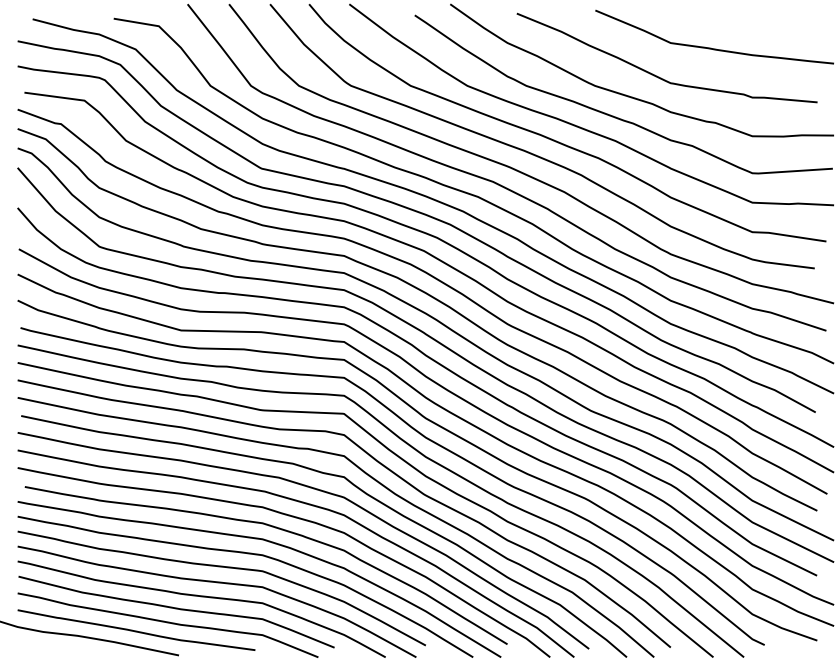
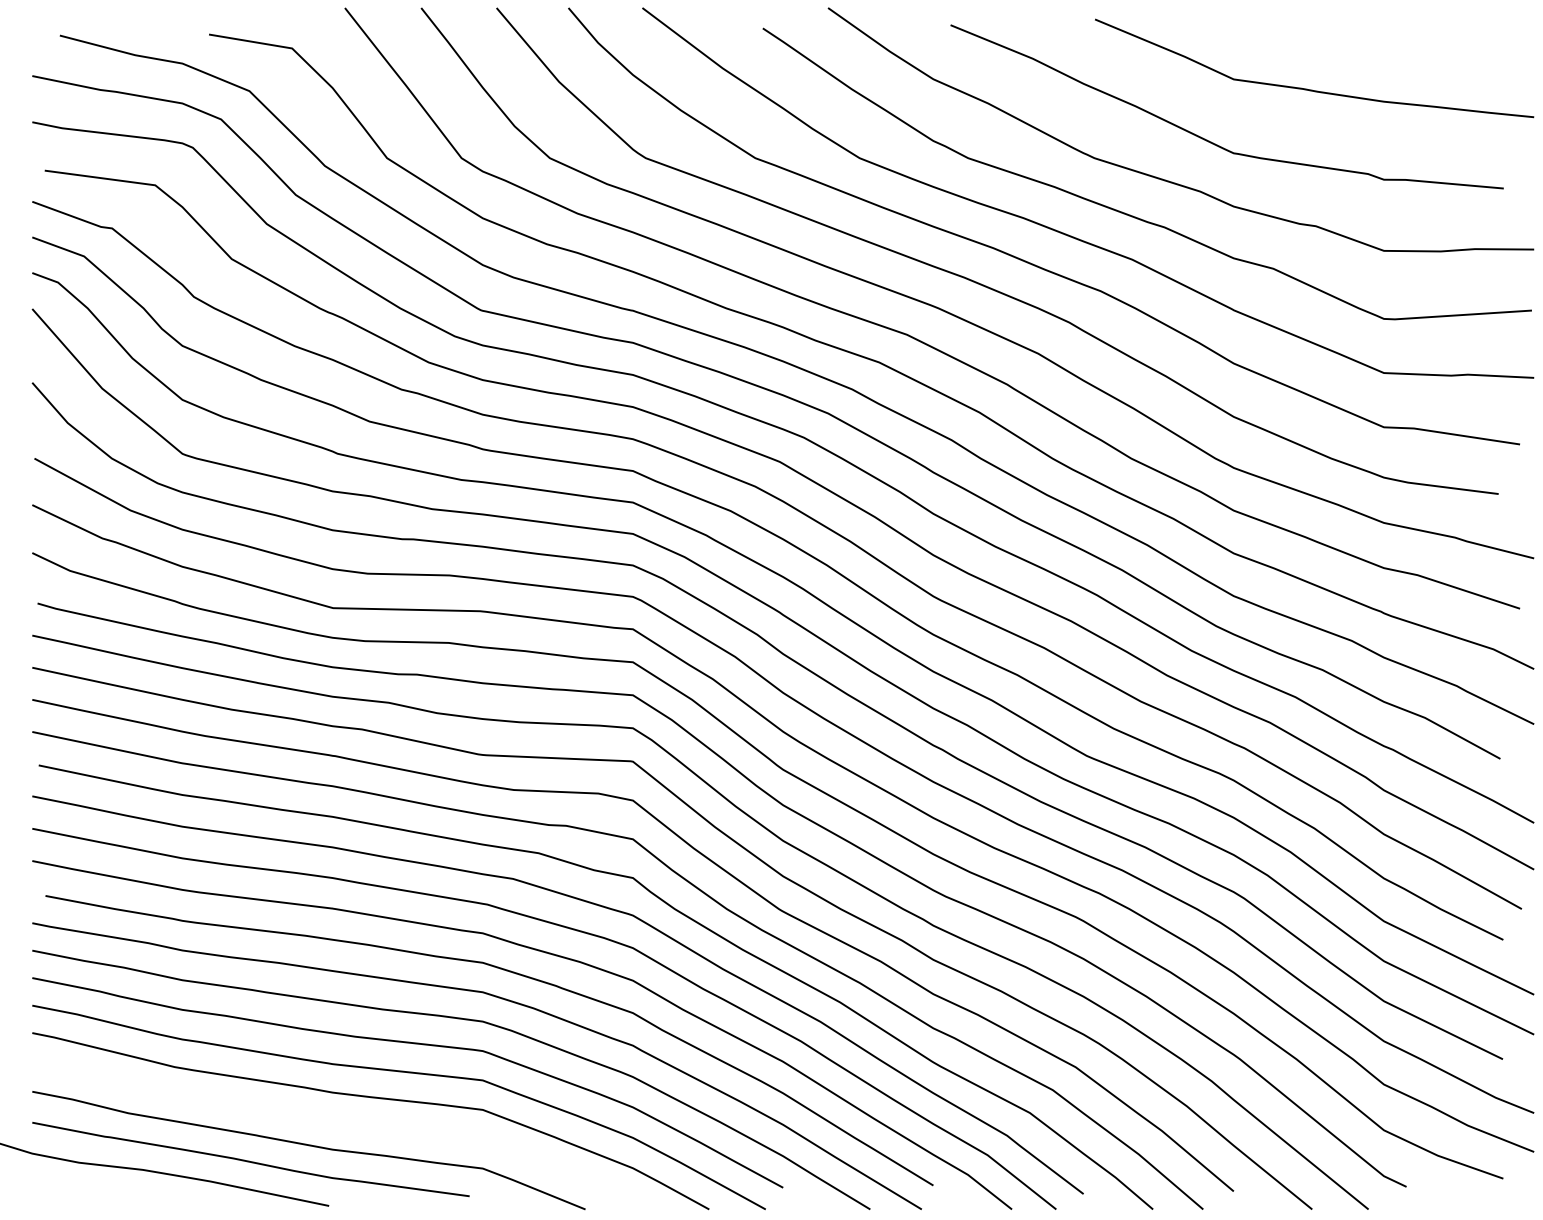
curve: (176, 609) -> (324, 1121), removed

